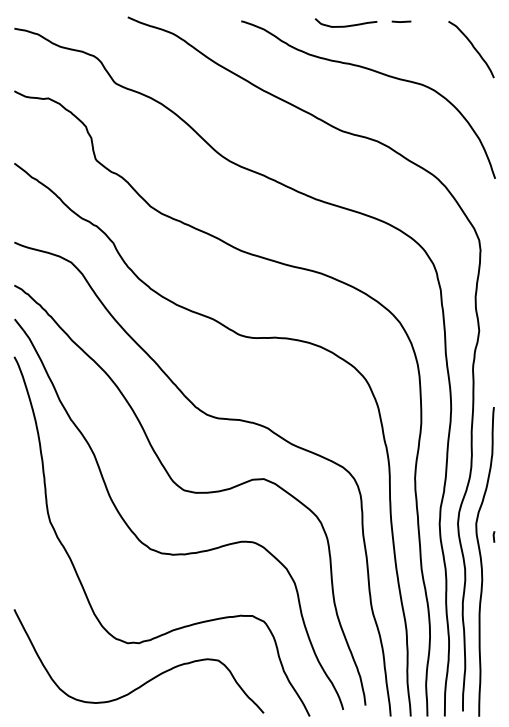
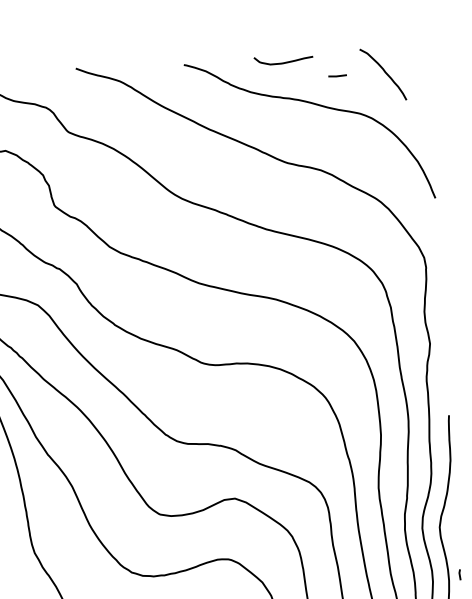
line: (401, 21) -> (337, 75), moved
curve: (472, 47) -> (384, 72), moved
line: (493, 536) -> (459, 574), moved

